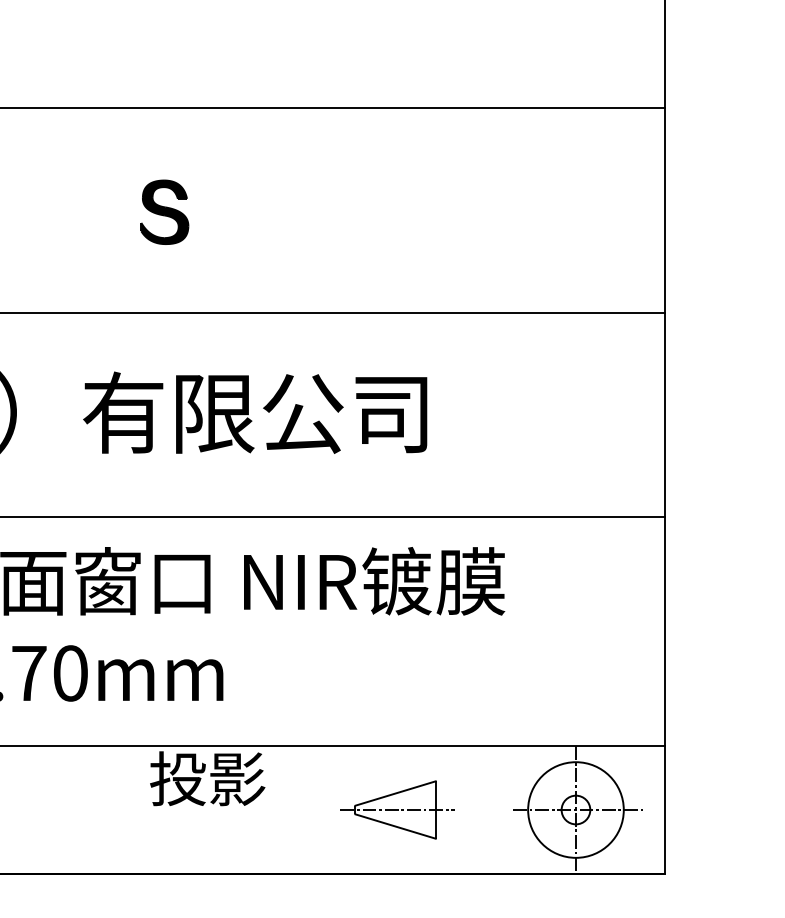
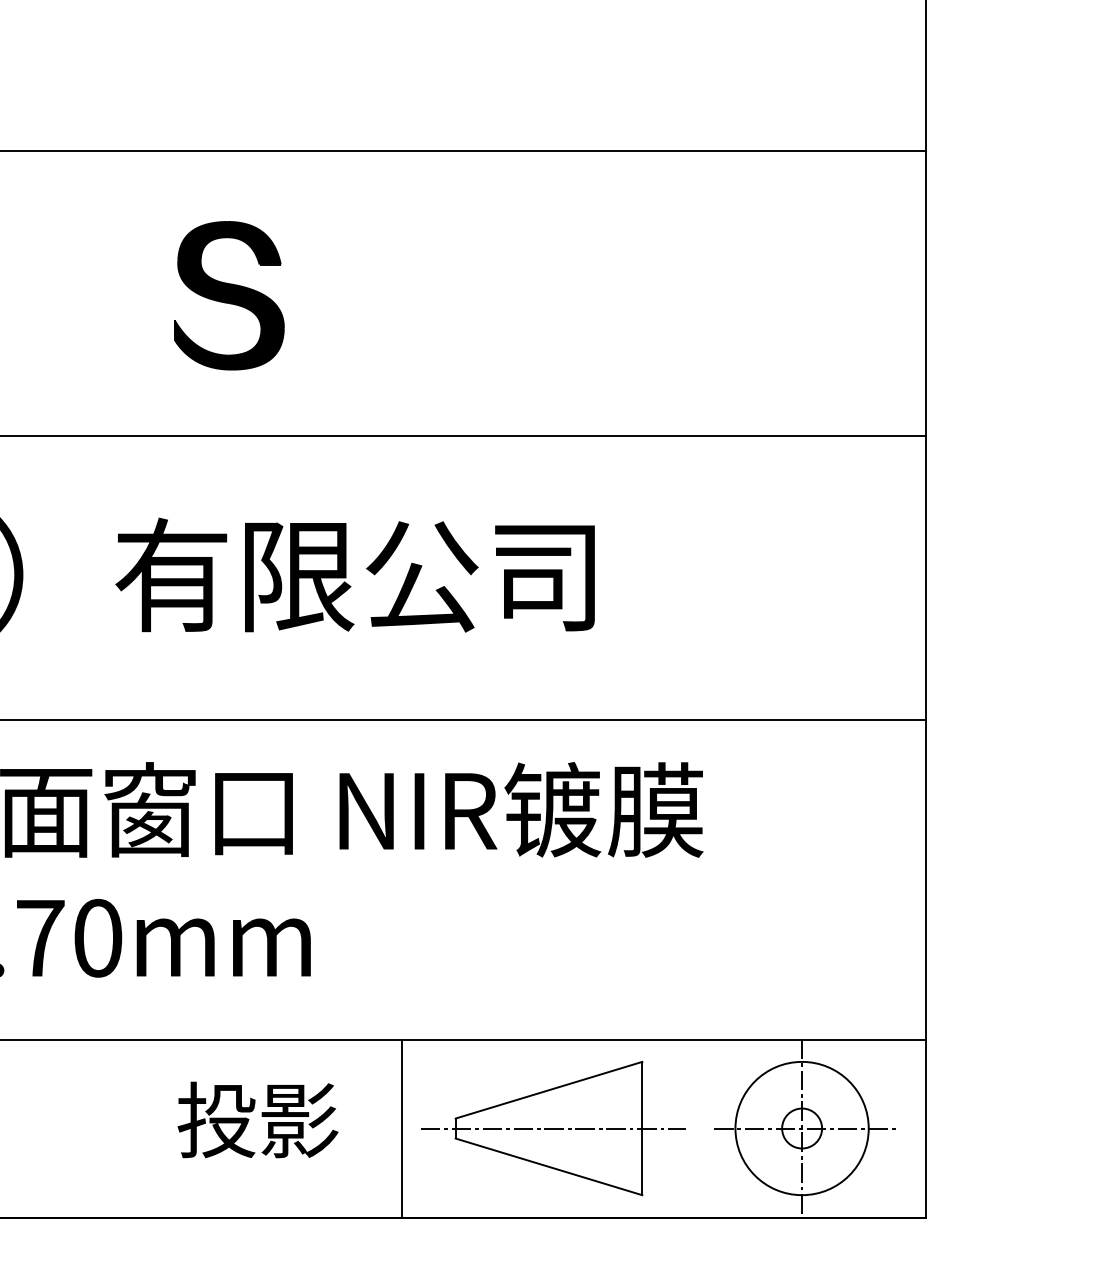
part: (164, 212) -> (229, 295), size x1.67
text: (207, 778) -> (257, 1119), moved
line: (288, 810) -> (401, 1128), added
part: (397, 810) -> (553, 1128), size x1.67

